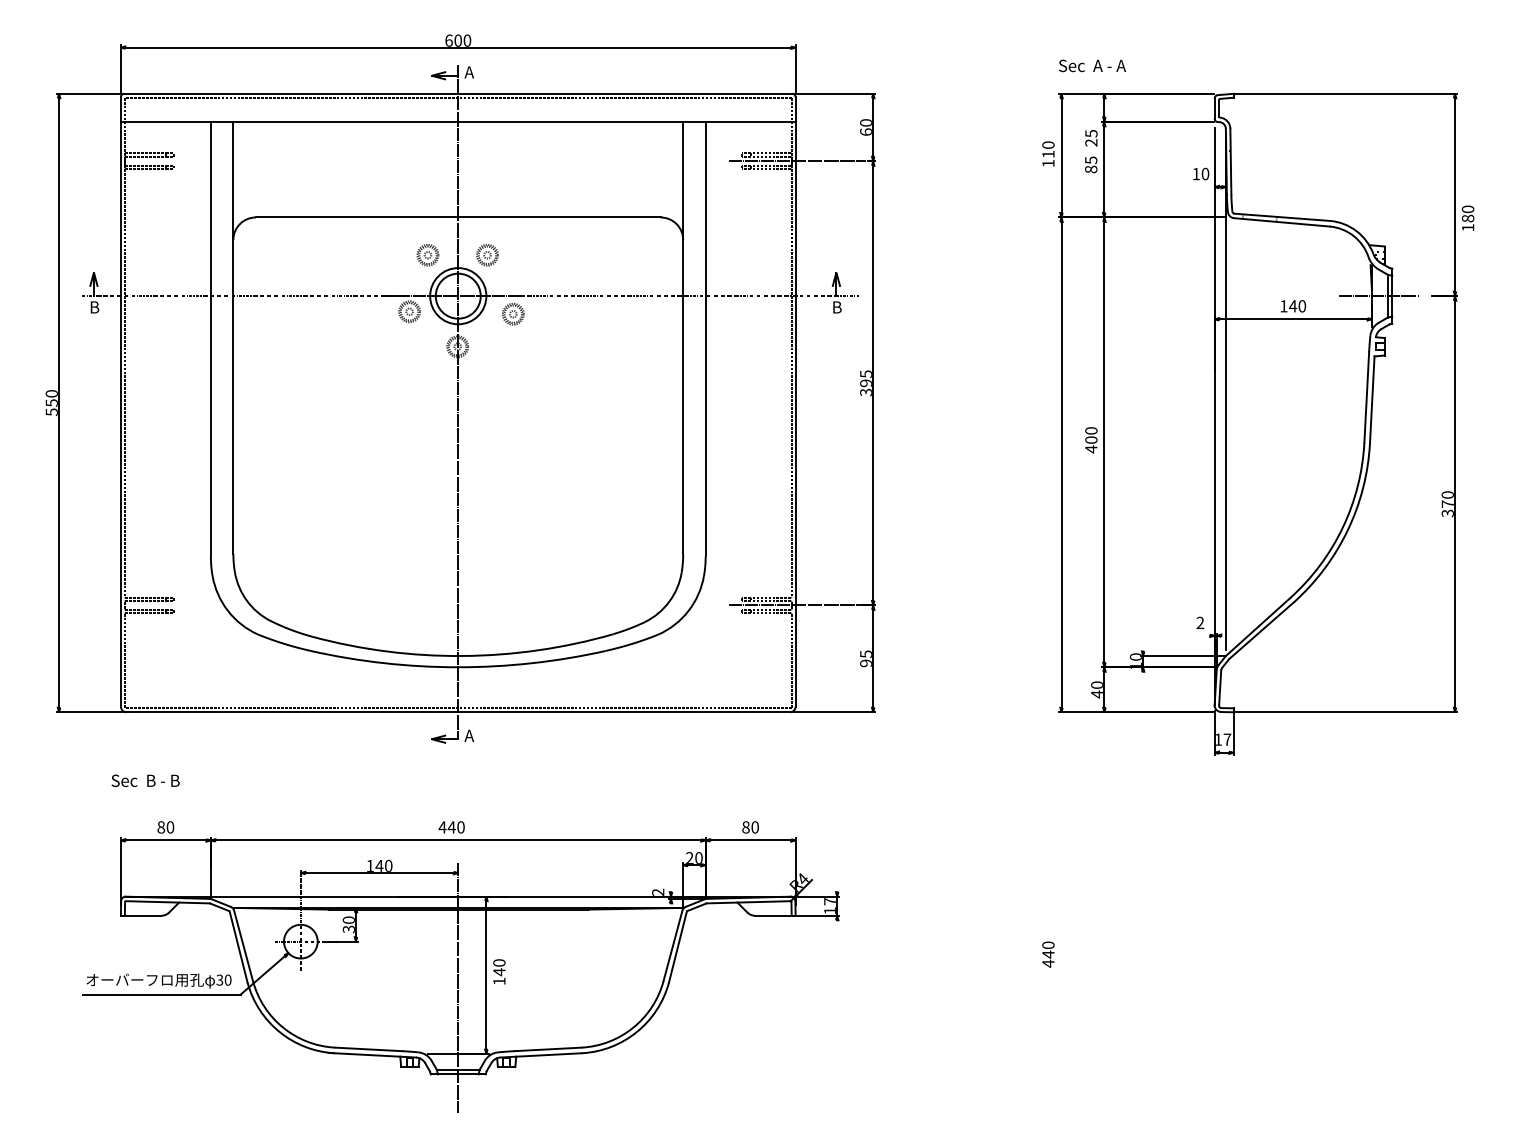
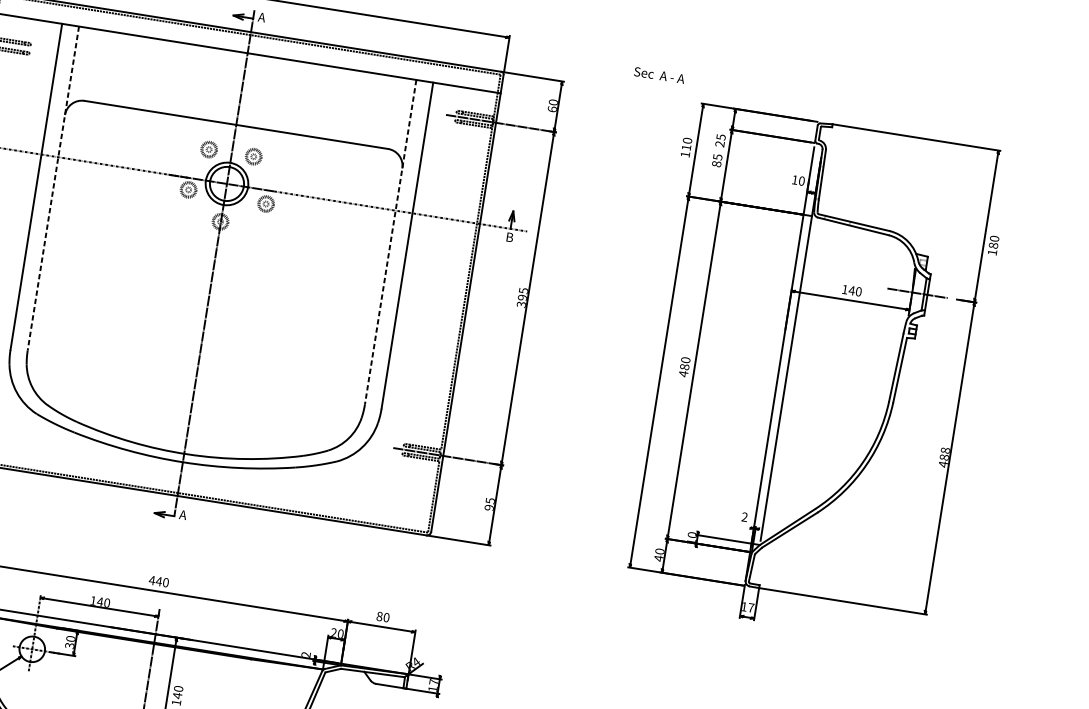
text: (1092, 65) -> (659, 75), moved
line: (233, 337) -> (53, 188), solid -> dashed
line: (683, 338) -> (390, 242), solid -> dashed
text: (1091, 439) -> (684, 366), 400 -> 480
text: (1447, 504) -> (944, 457), 370 -> 488

